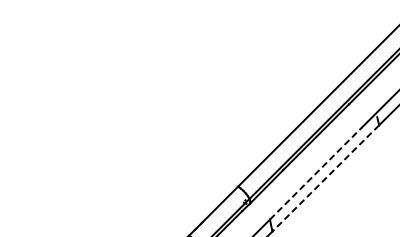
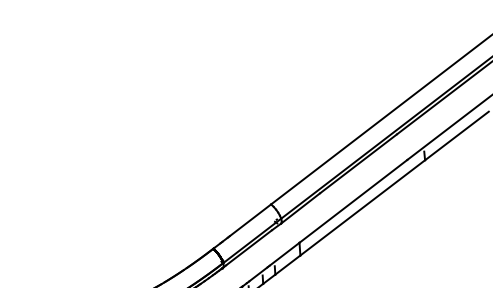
line: (316, 173) -> (353, 201), dashed -> solid
line: (325, 179) -> (362, 208), dashed -> solid

